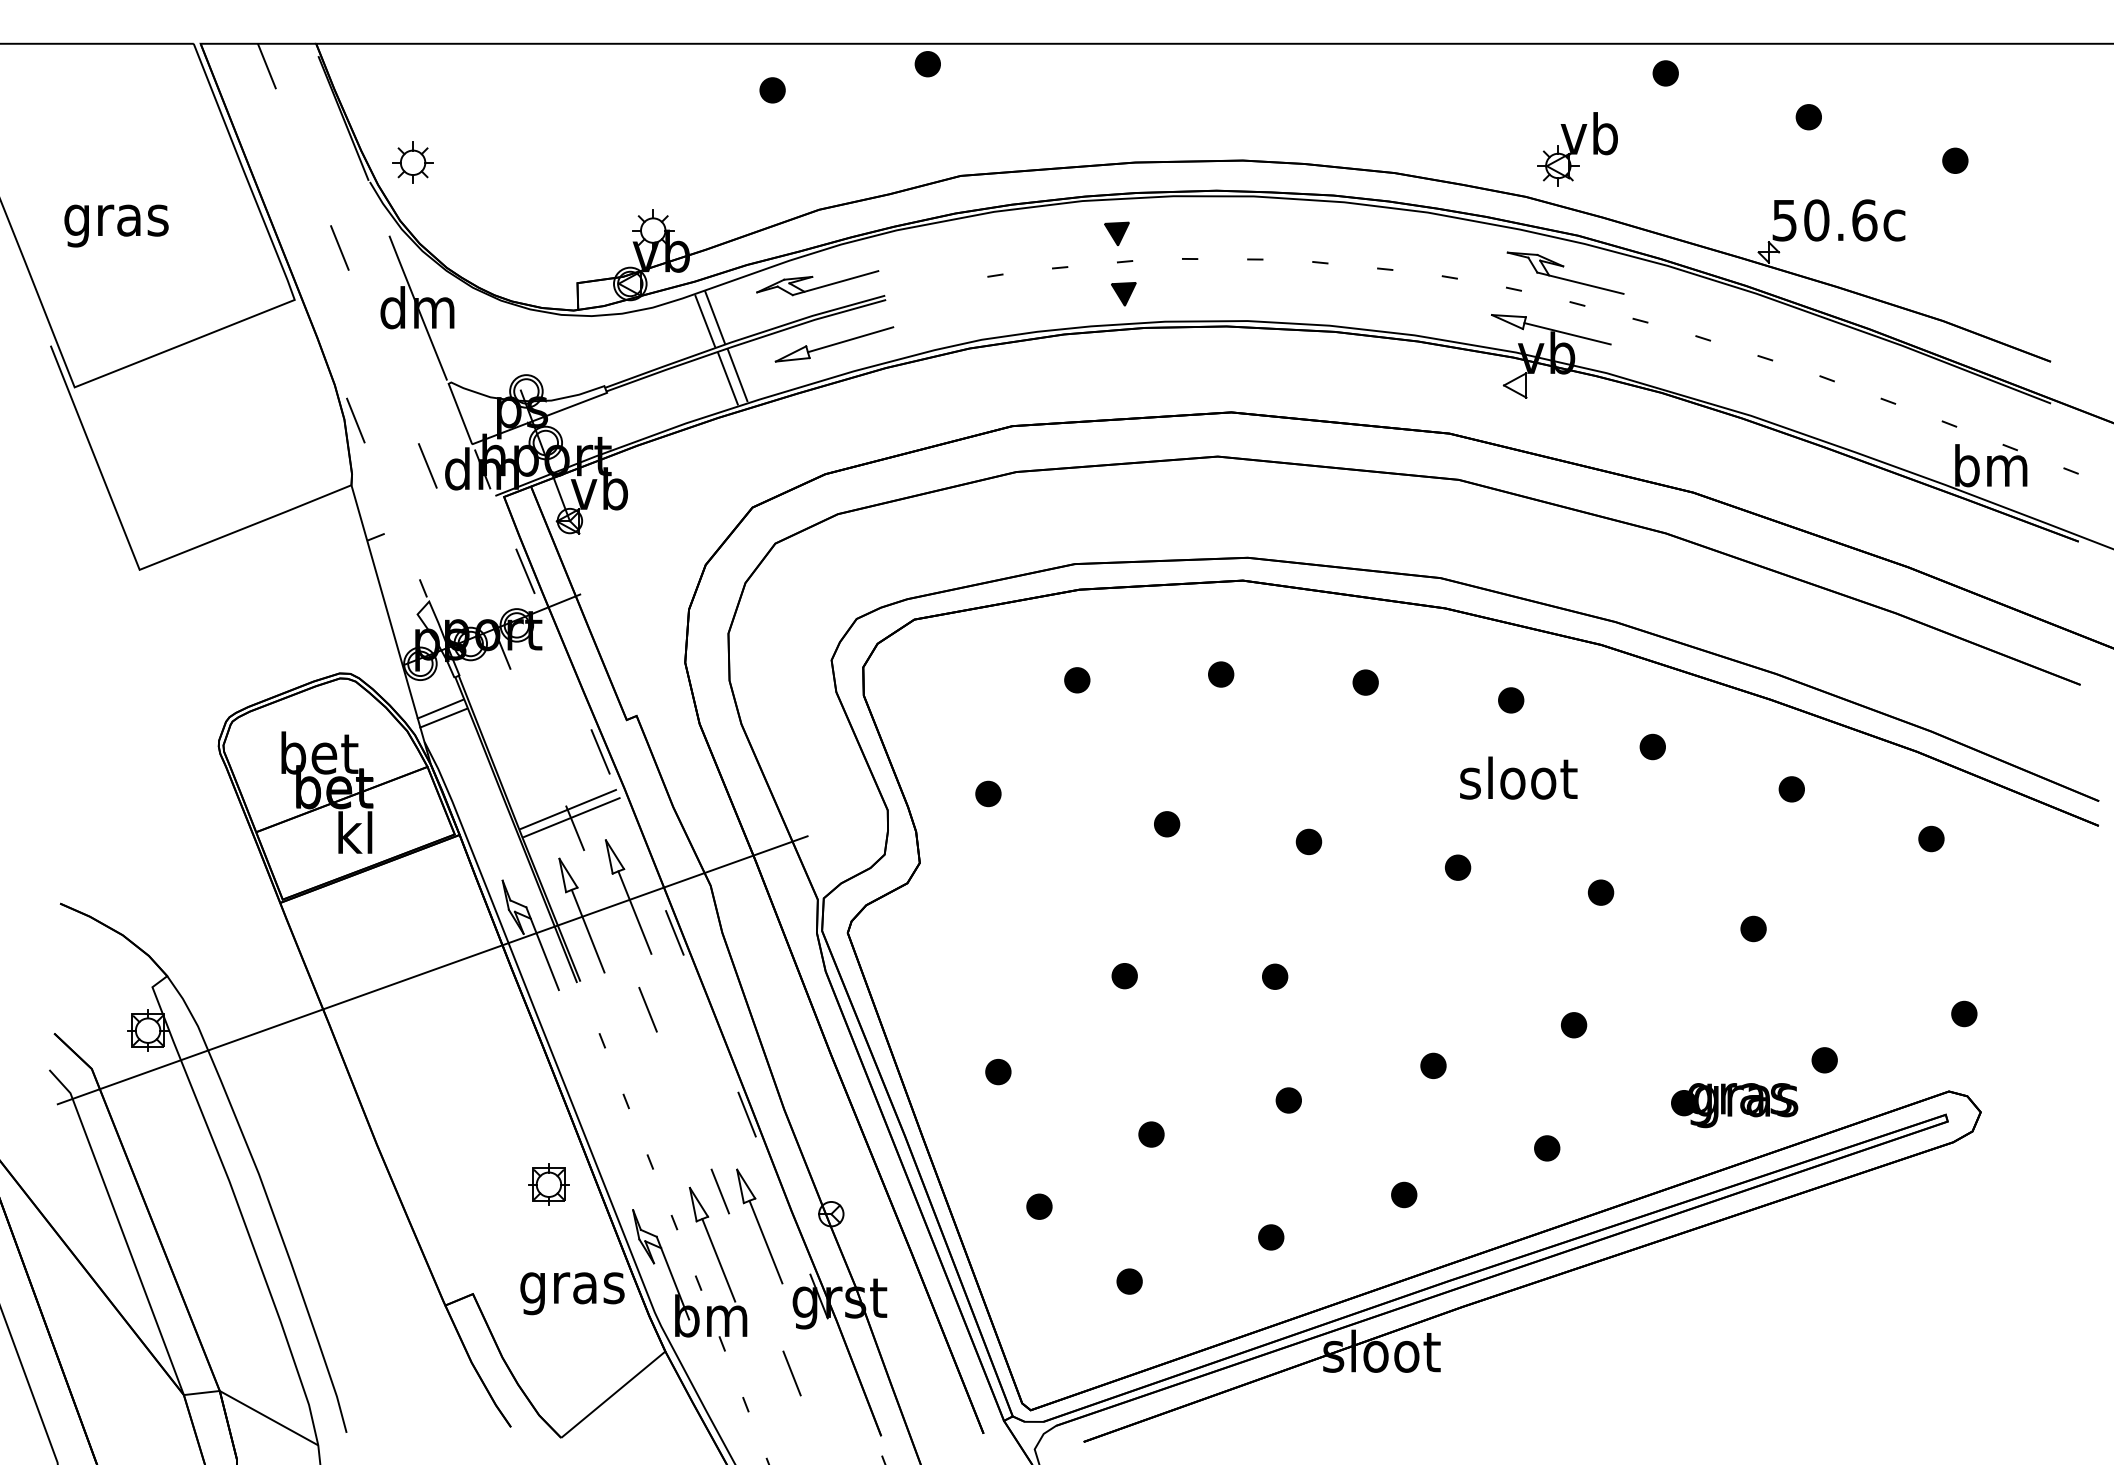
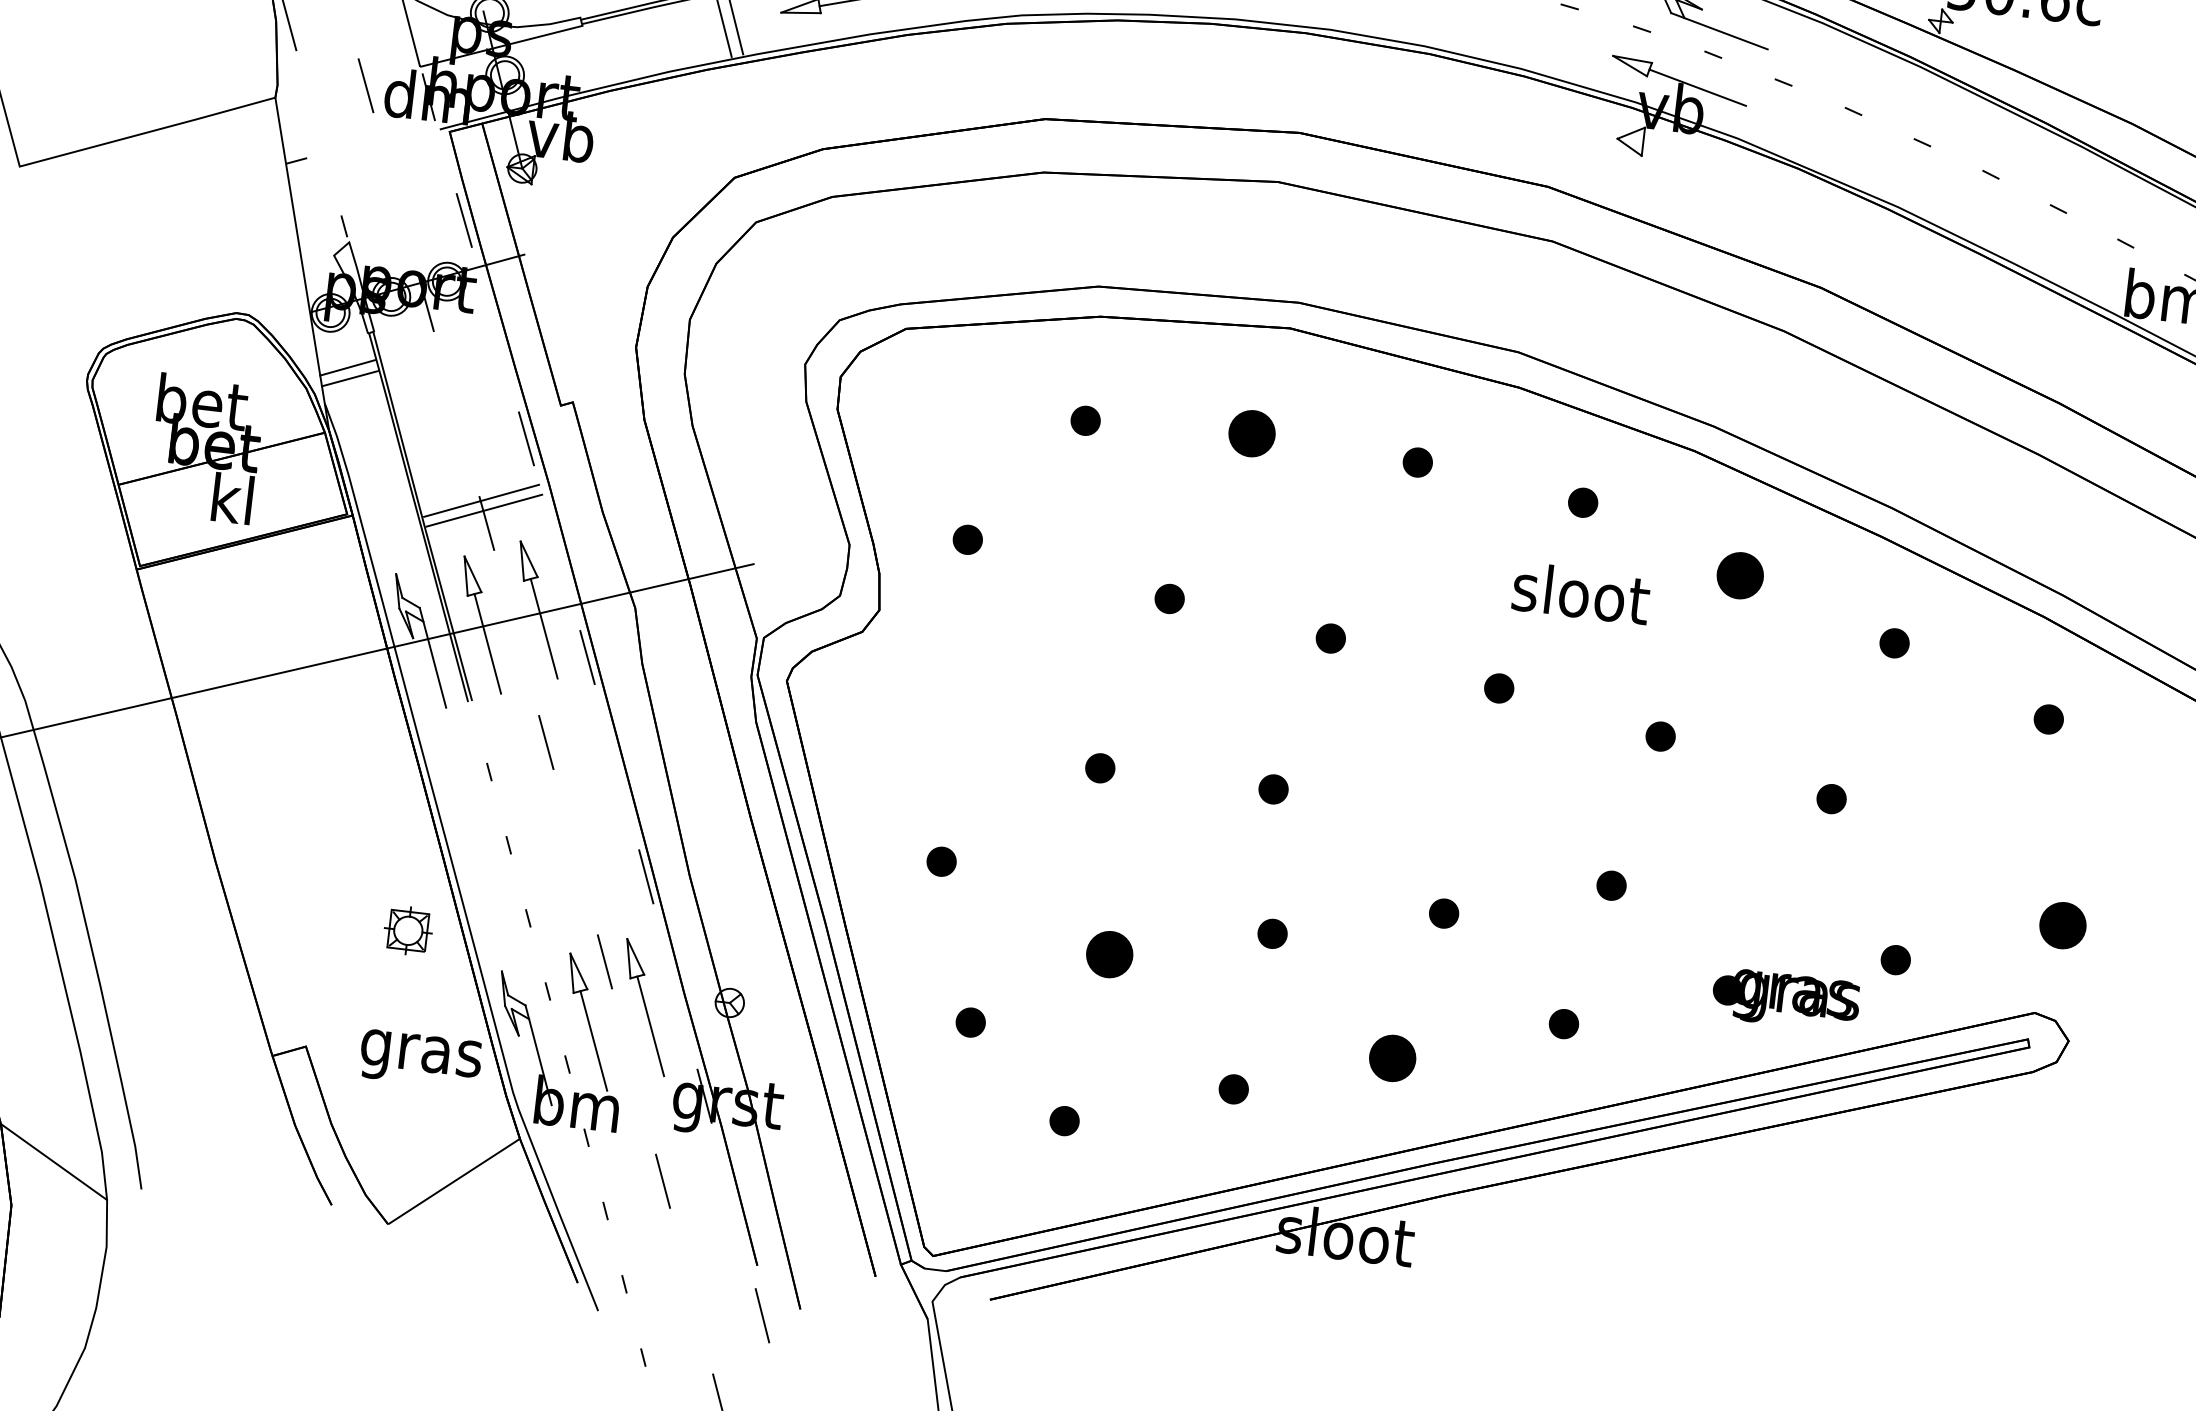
part: (1221, 674) -> (1252, 433), size x1.6
part: (1652, 746) -> (1739, 575), size x1.6
part: (1964, 1013) -> (2063, 925), size x1.6
part: (1151, 1134) -> (1109, 954), size x1.6
part: (1404, 1194) -> (1393, 1057), size x1.6

